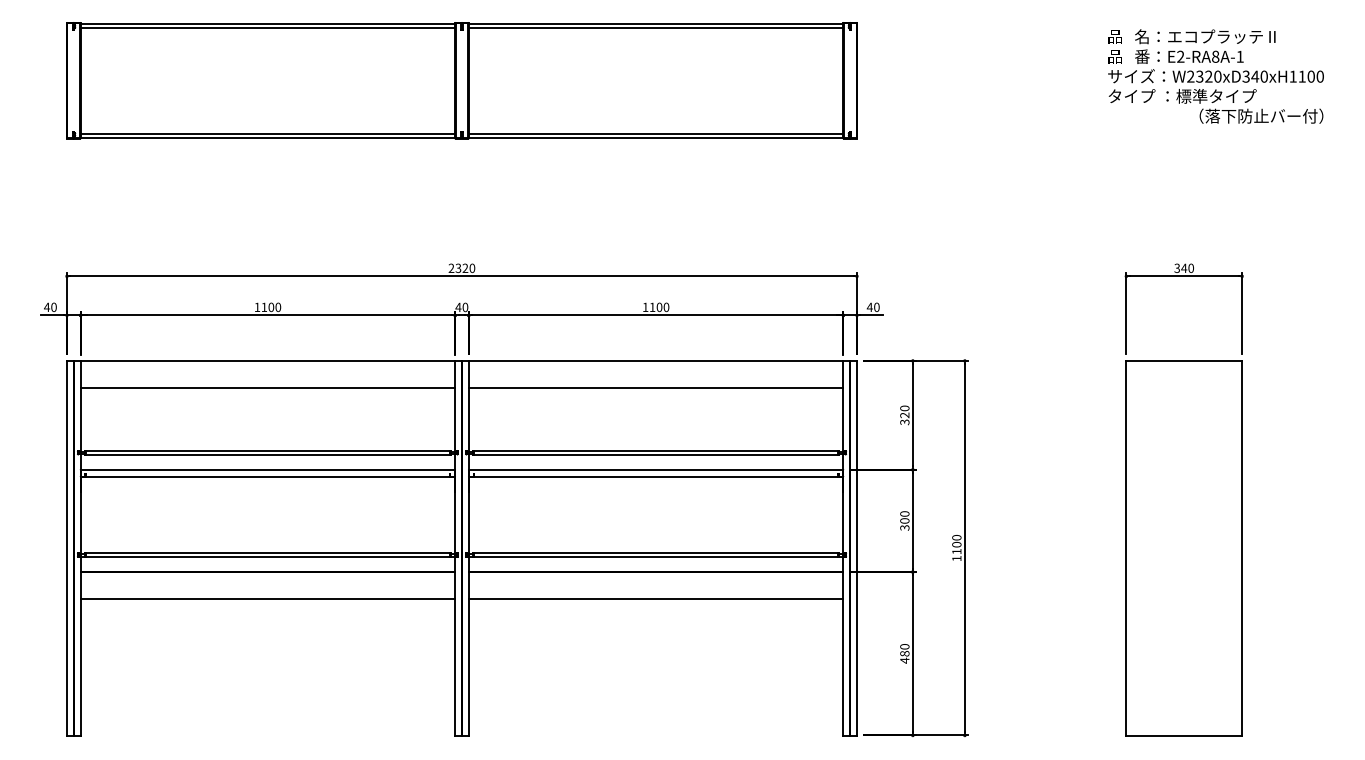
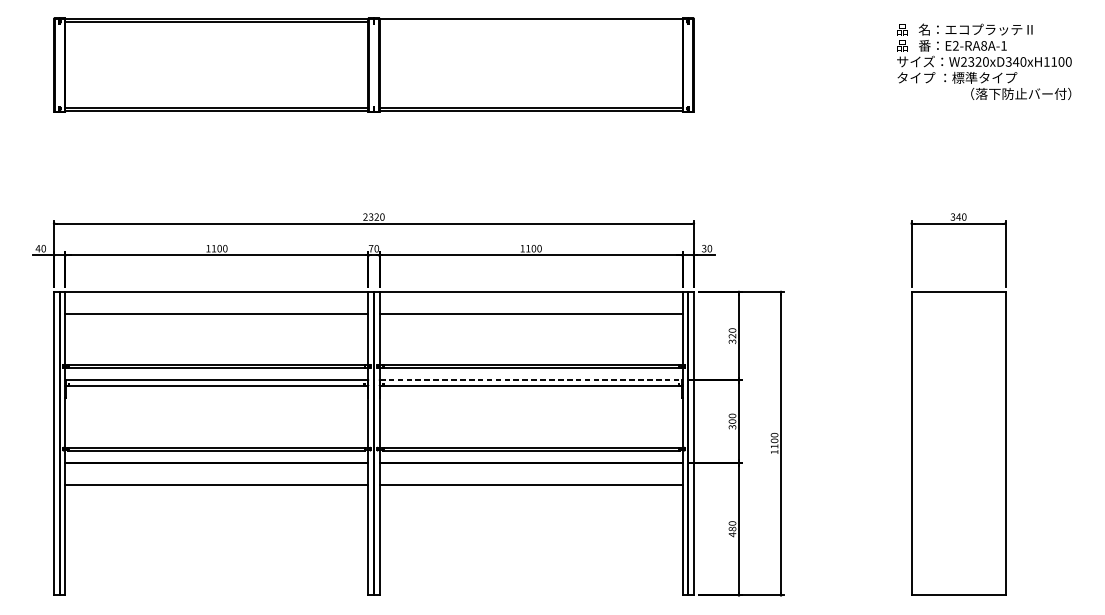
line: (655, 27) -> (530, 22), removed
text: (458, 306) -> (371, 248), 40 -> 70
text: (869, 307) -> (703, 248), 40 -> 30
line: (656, 469) -> (531, 379), solid -> dashed

